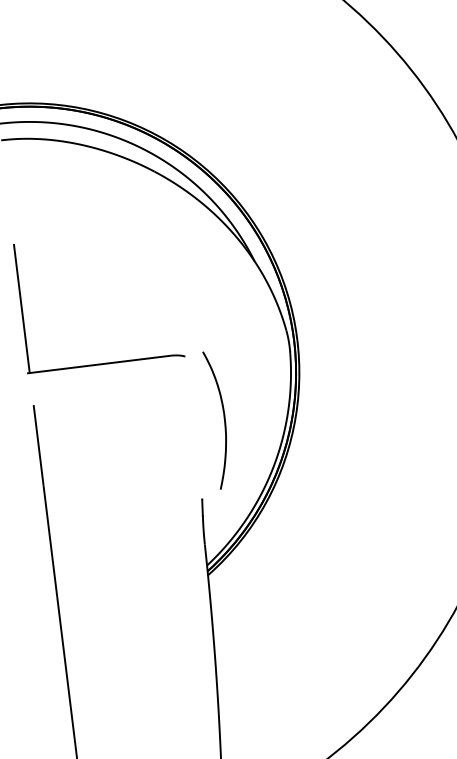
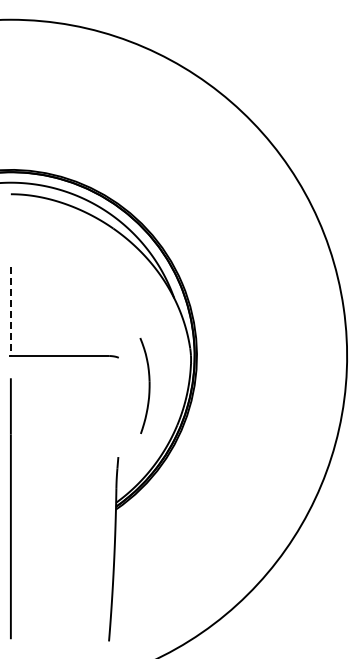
line: (21, 309) -> (10, 311), solid -> dashed
part: (217, 419) -> (144, 385), moved

